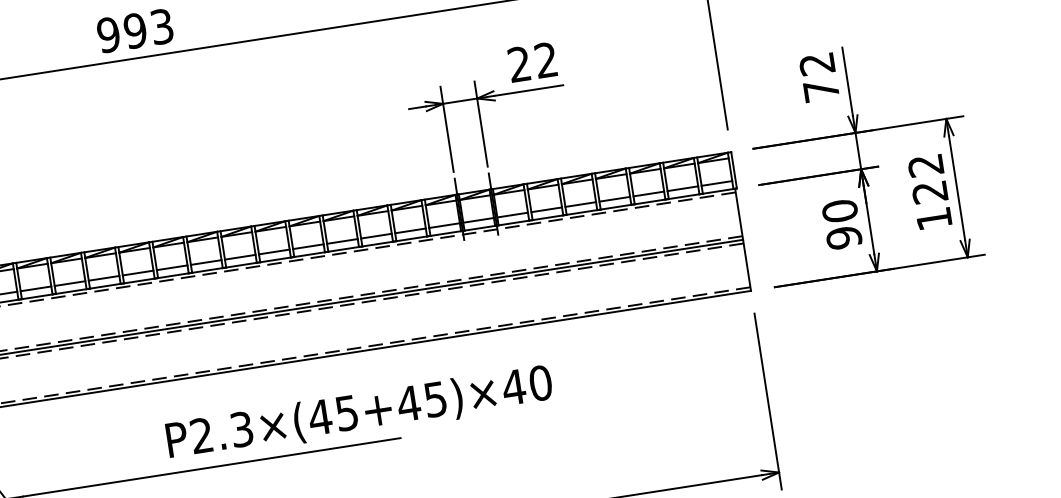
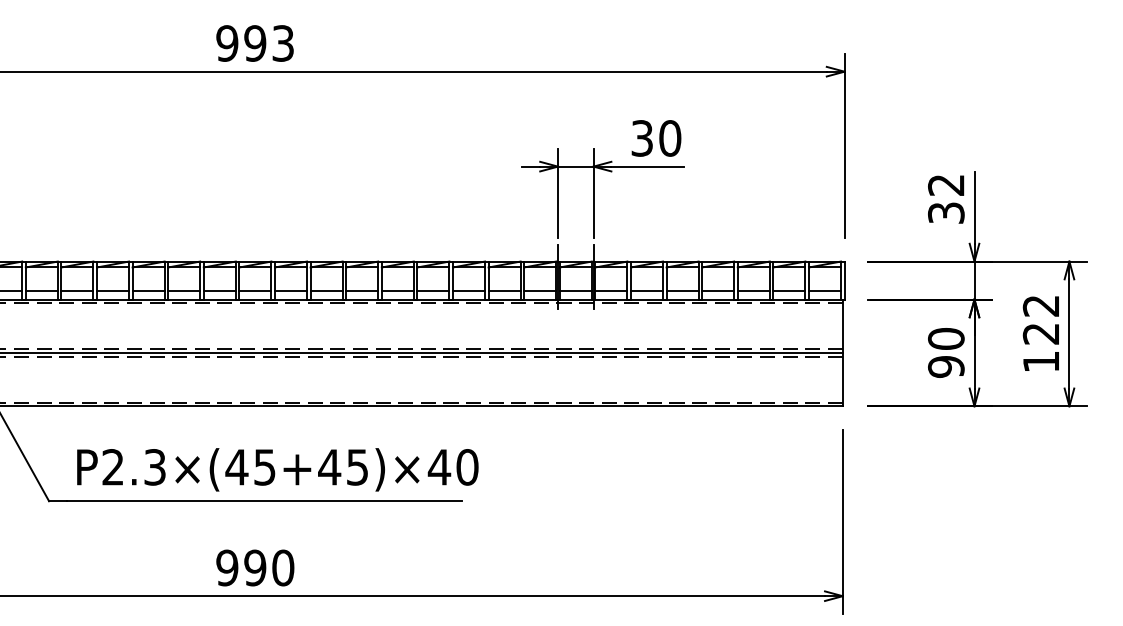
text: (533, 62) -> (656, 138), 22 -> 30
text: (821, 90) -> (946, 212), 72 -> 32
text: (359, 413) -> (277, 469), moved

